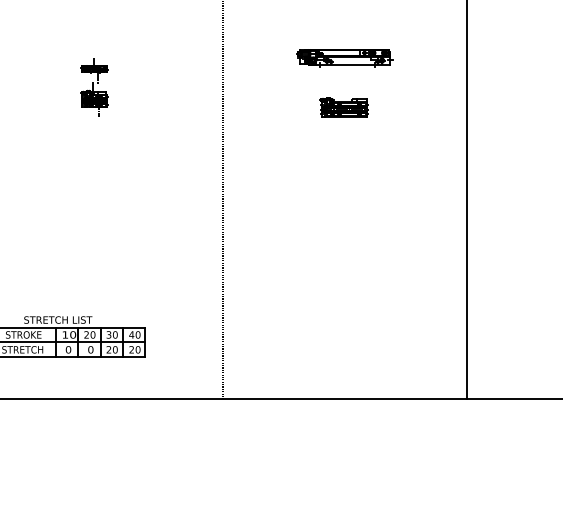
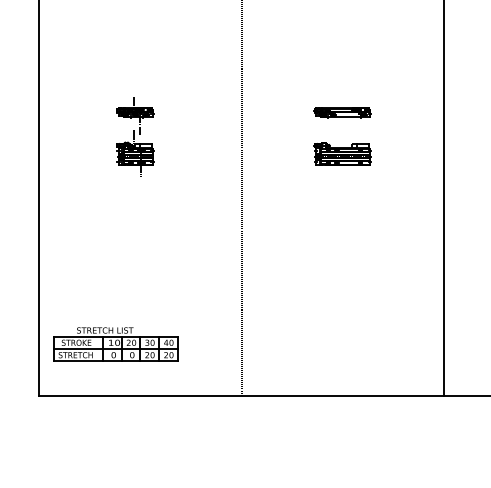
part: (344, 57) -> (342, 112), size x0.71
part: (94, 86) -> (135, 136), size x1.67
part: (344, 106) -> (342, 153), size x1.43

